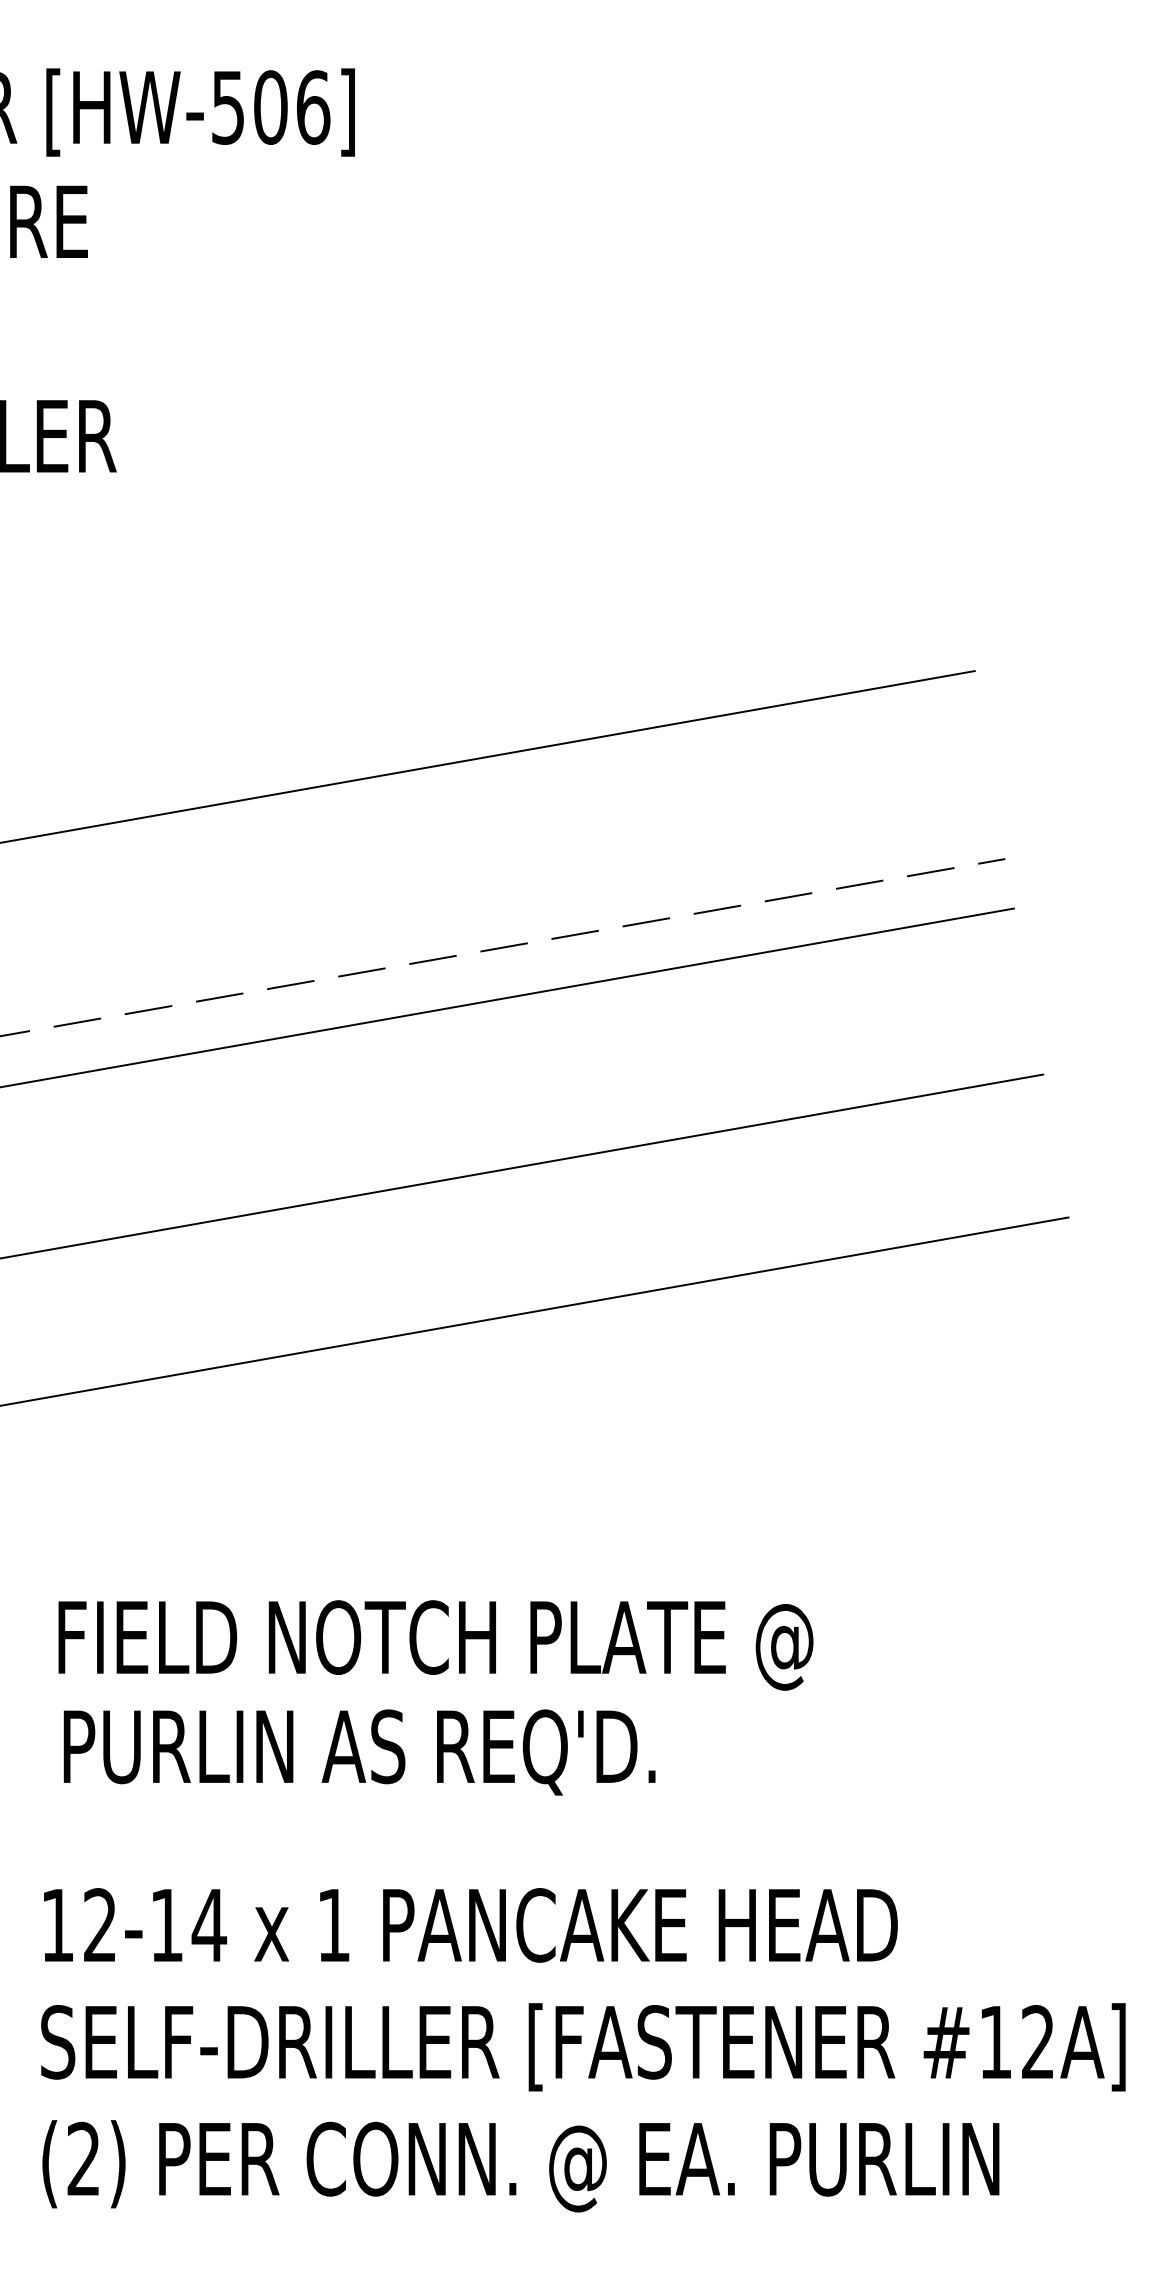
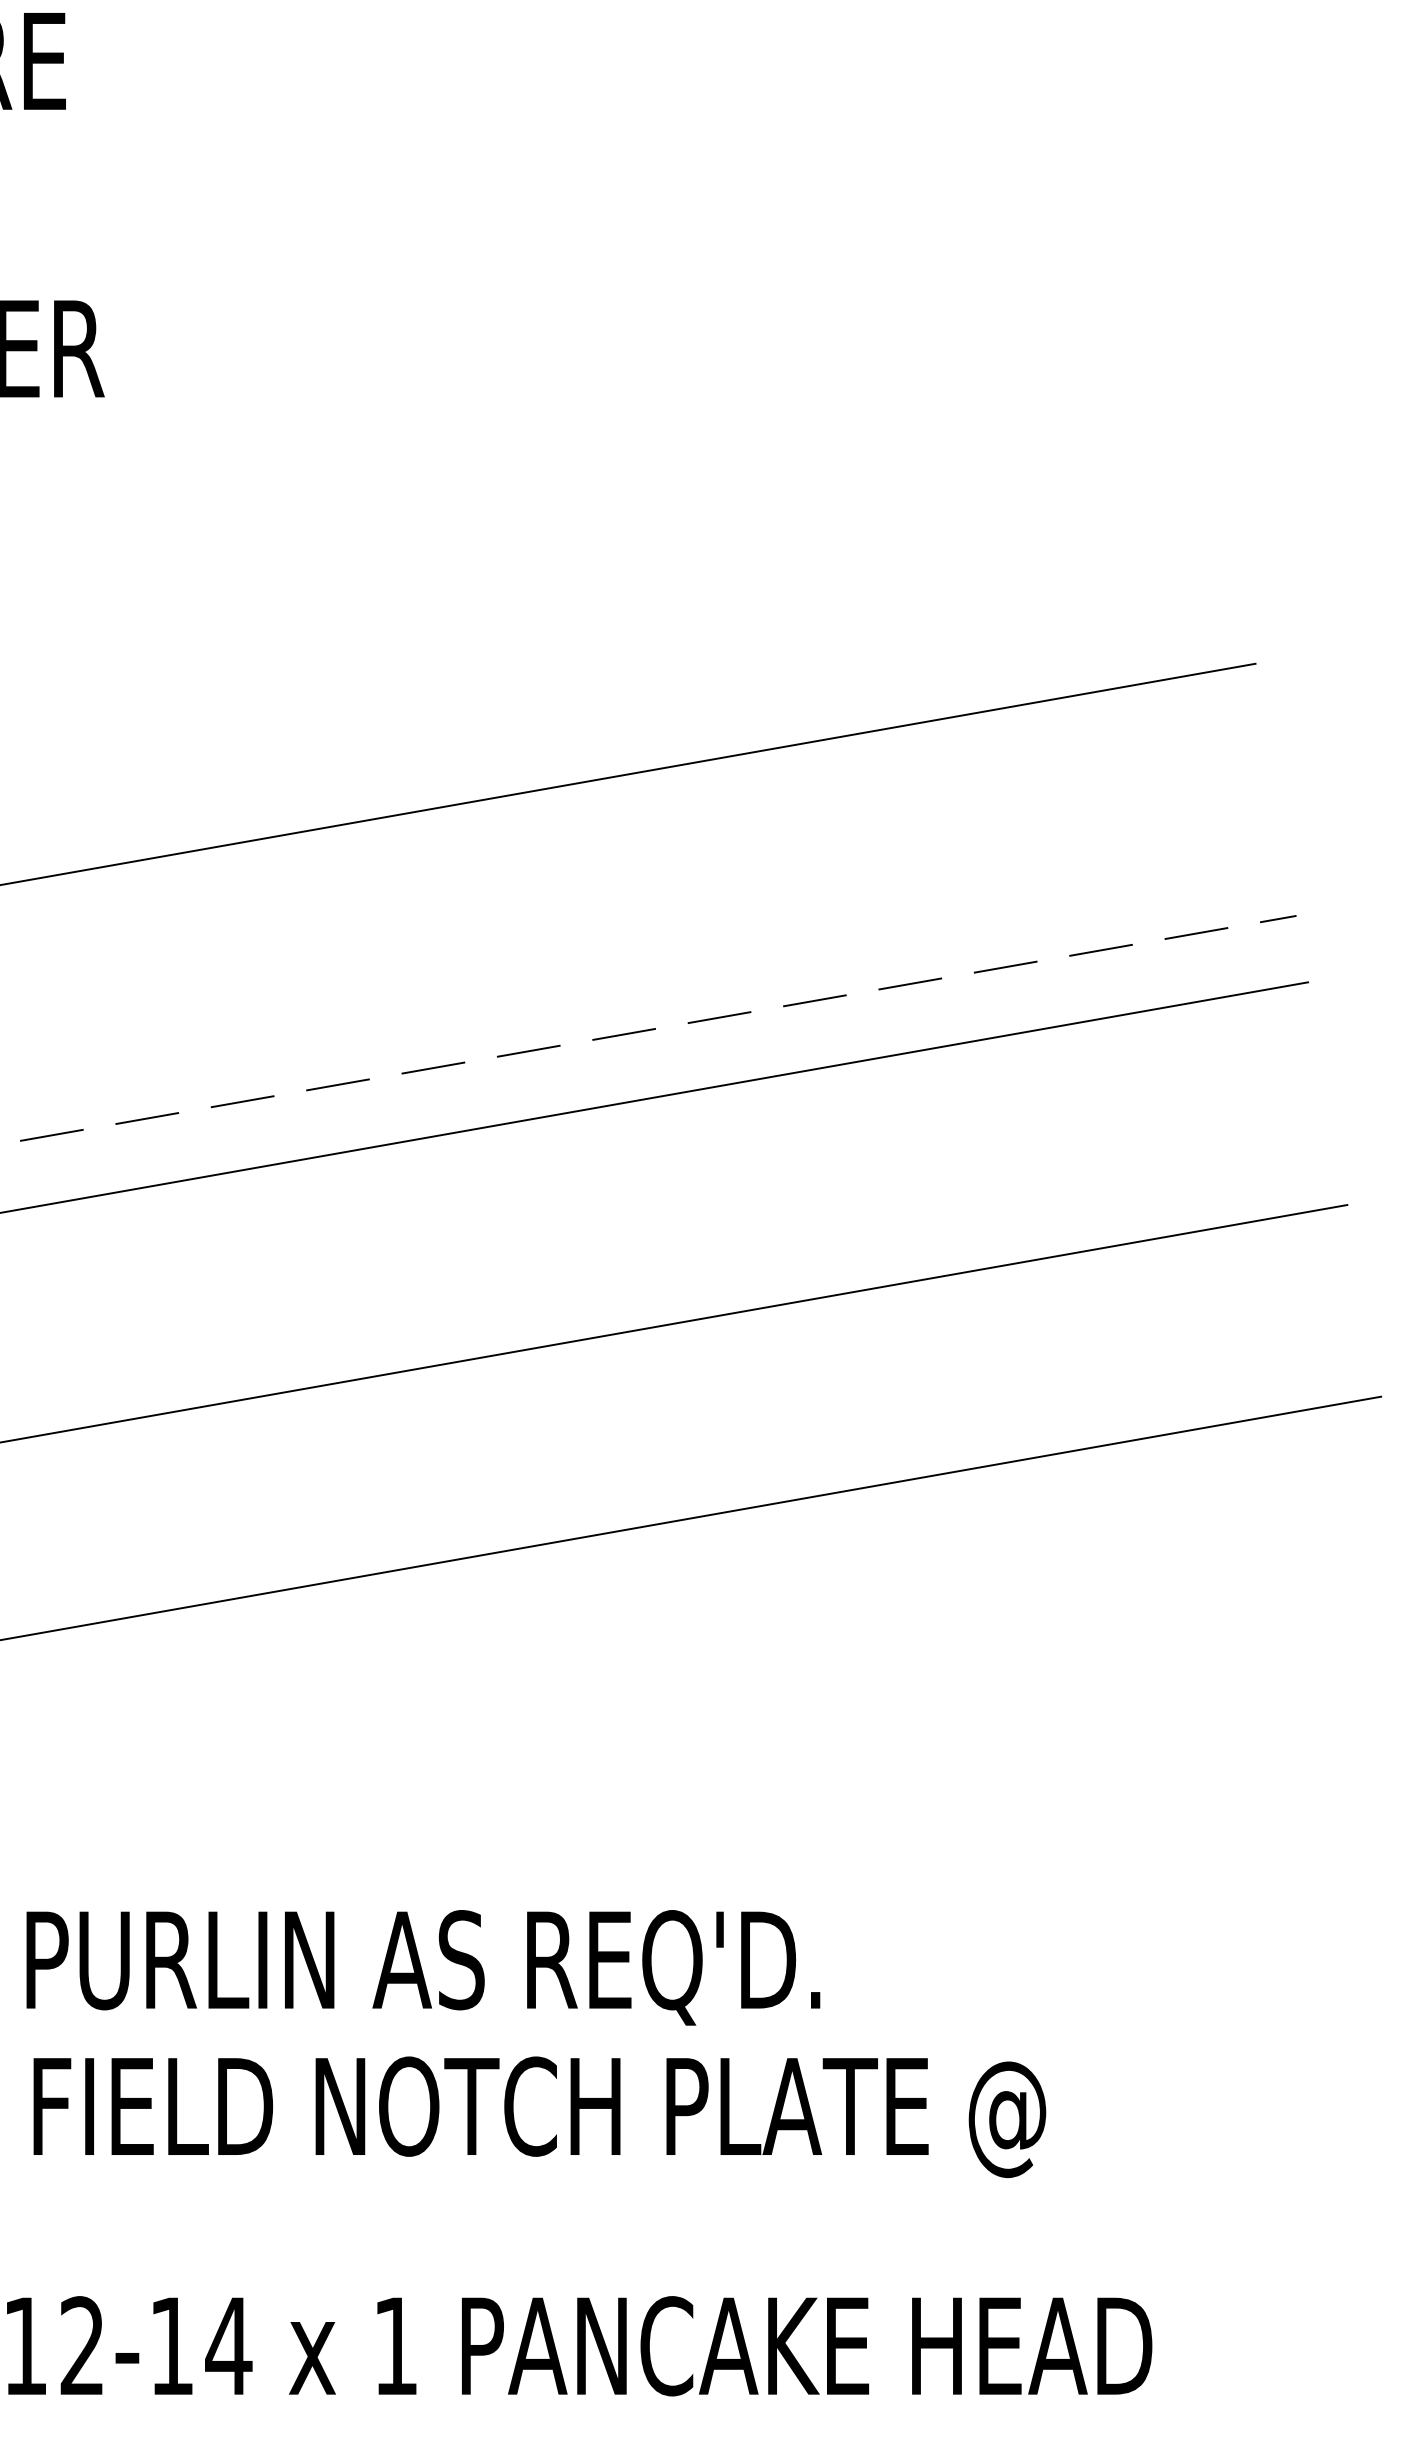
text: (439, 1645) -> (537, 1970), FIELD NOTCH PLATE @ -> PURLIN AS REQ'D.
text: (444, 1754) -> (544, 2116), PURLIN AS REQ'D. -> FIELD NOTCH PLATE @

